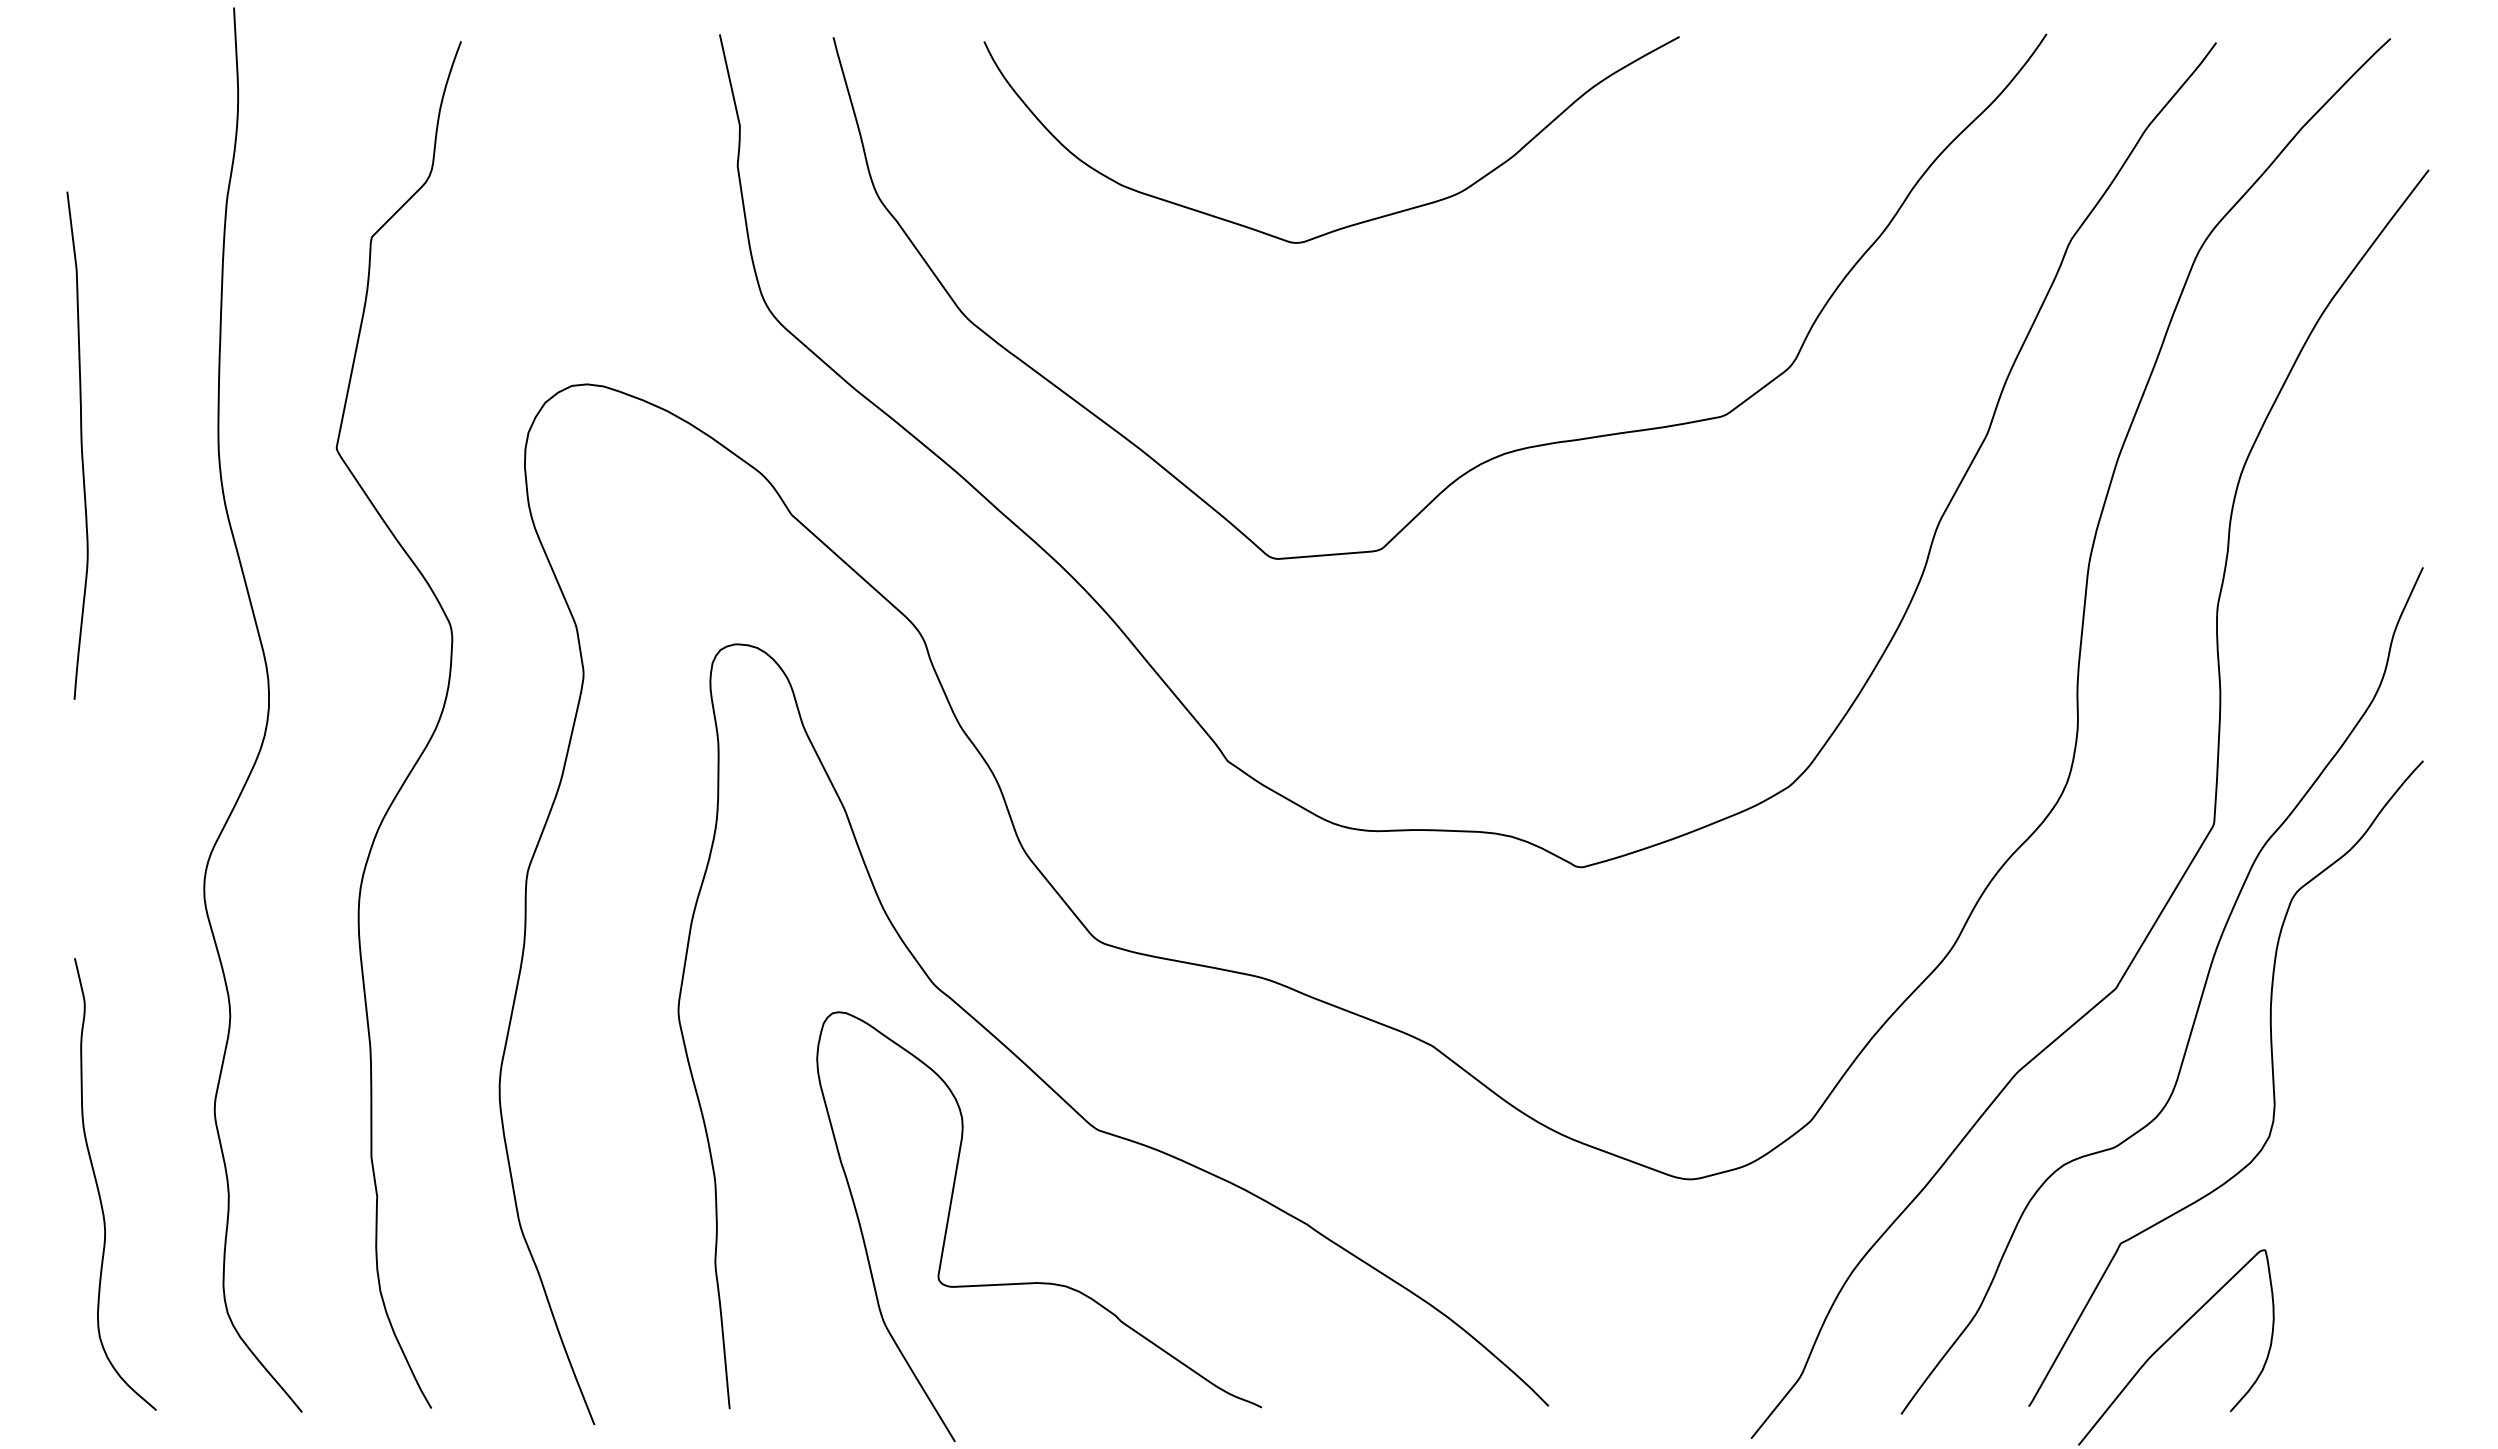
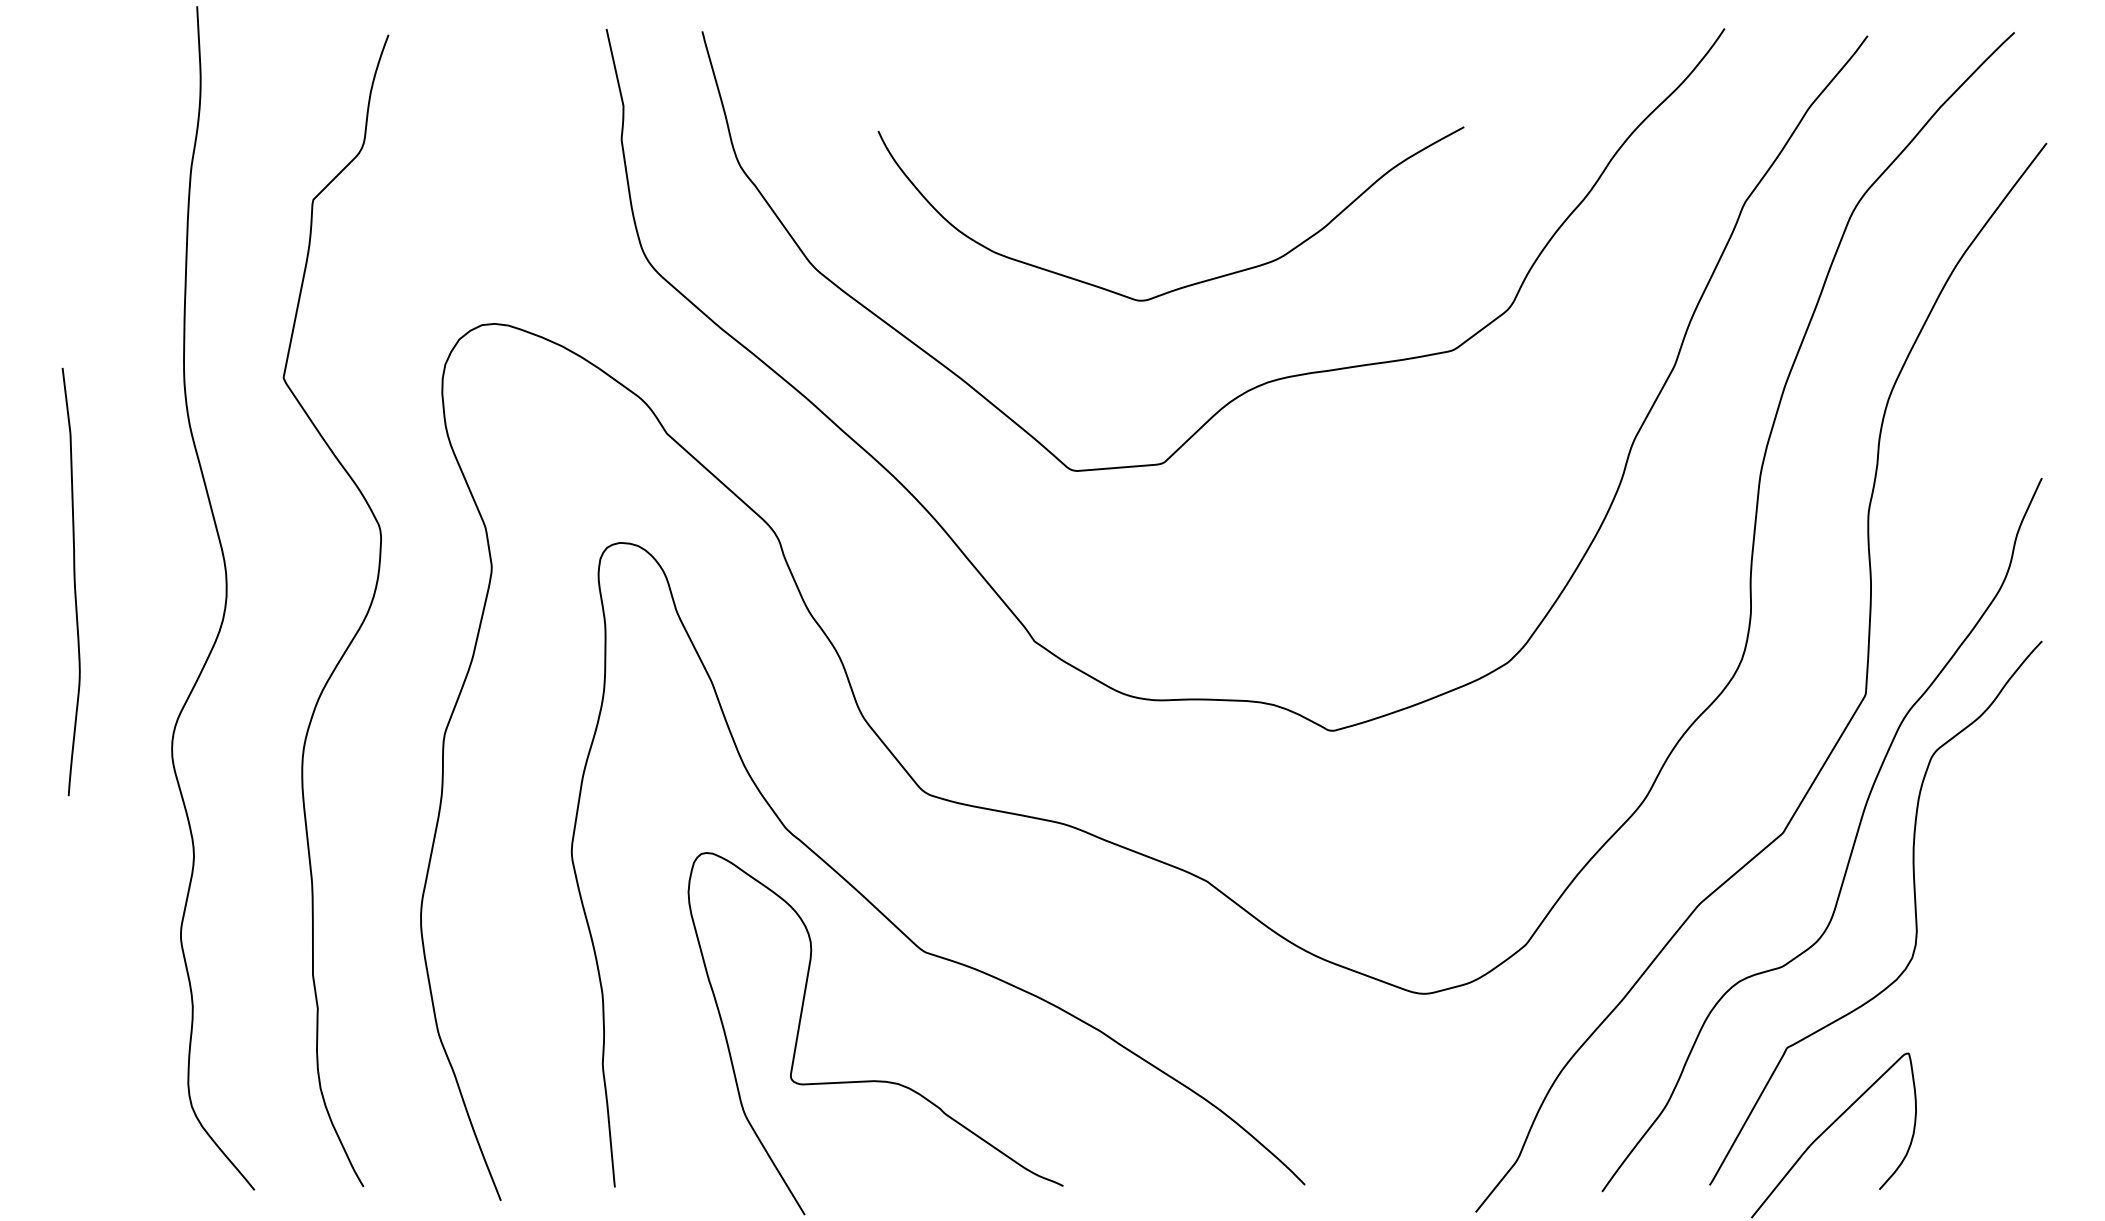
curve: (1354, 223) -> (1190, 284), moved
curve: (80, 445) -> (73, 581), moved
curve: (98, 1185) -> (82, 998), removed

